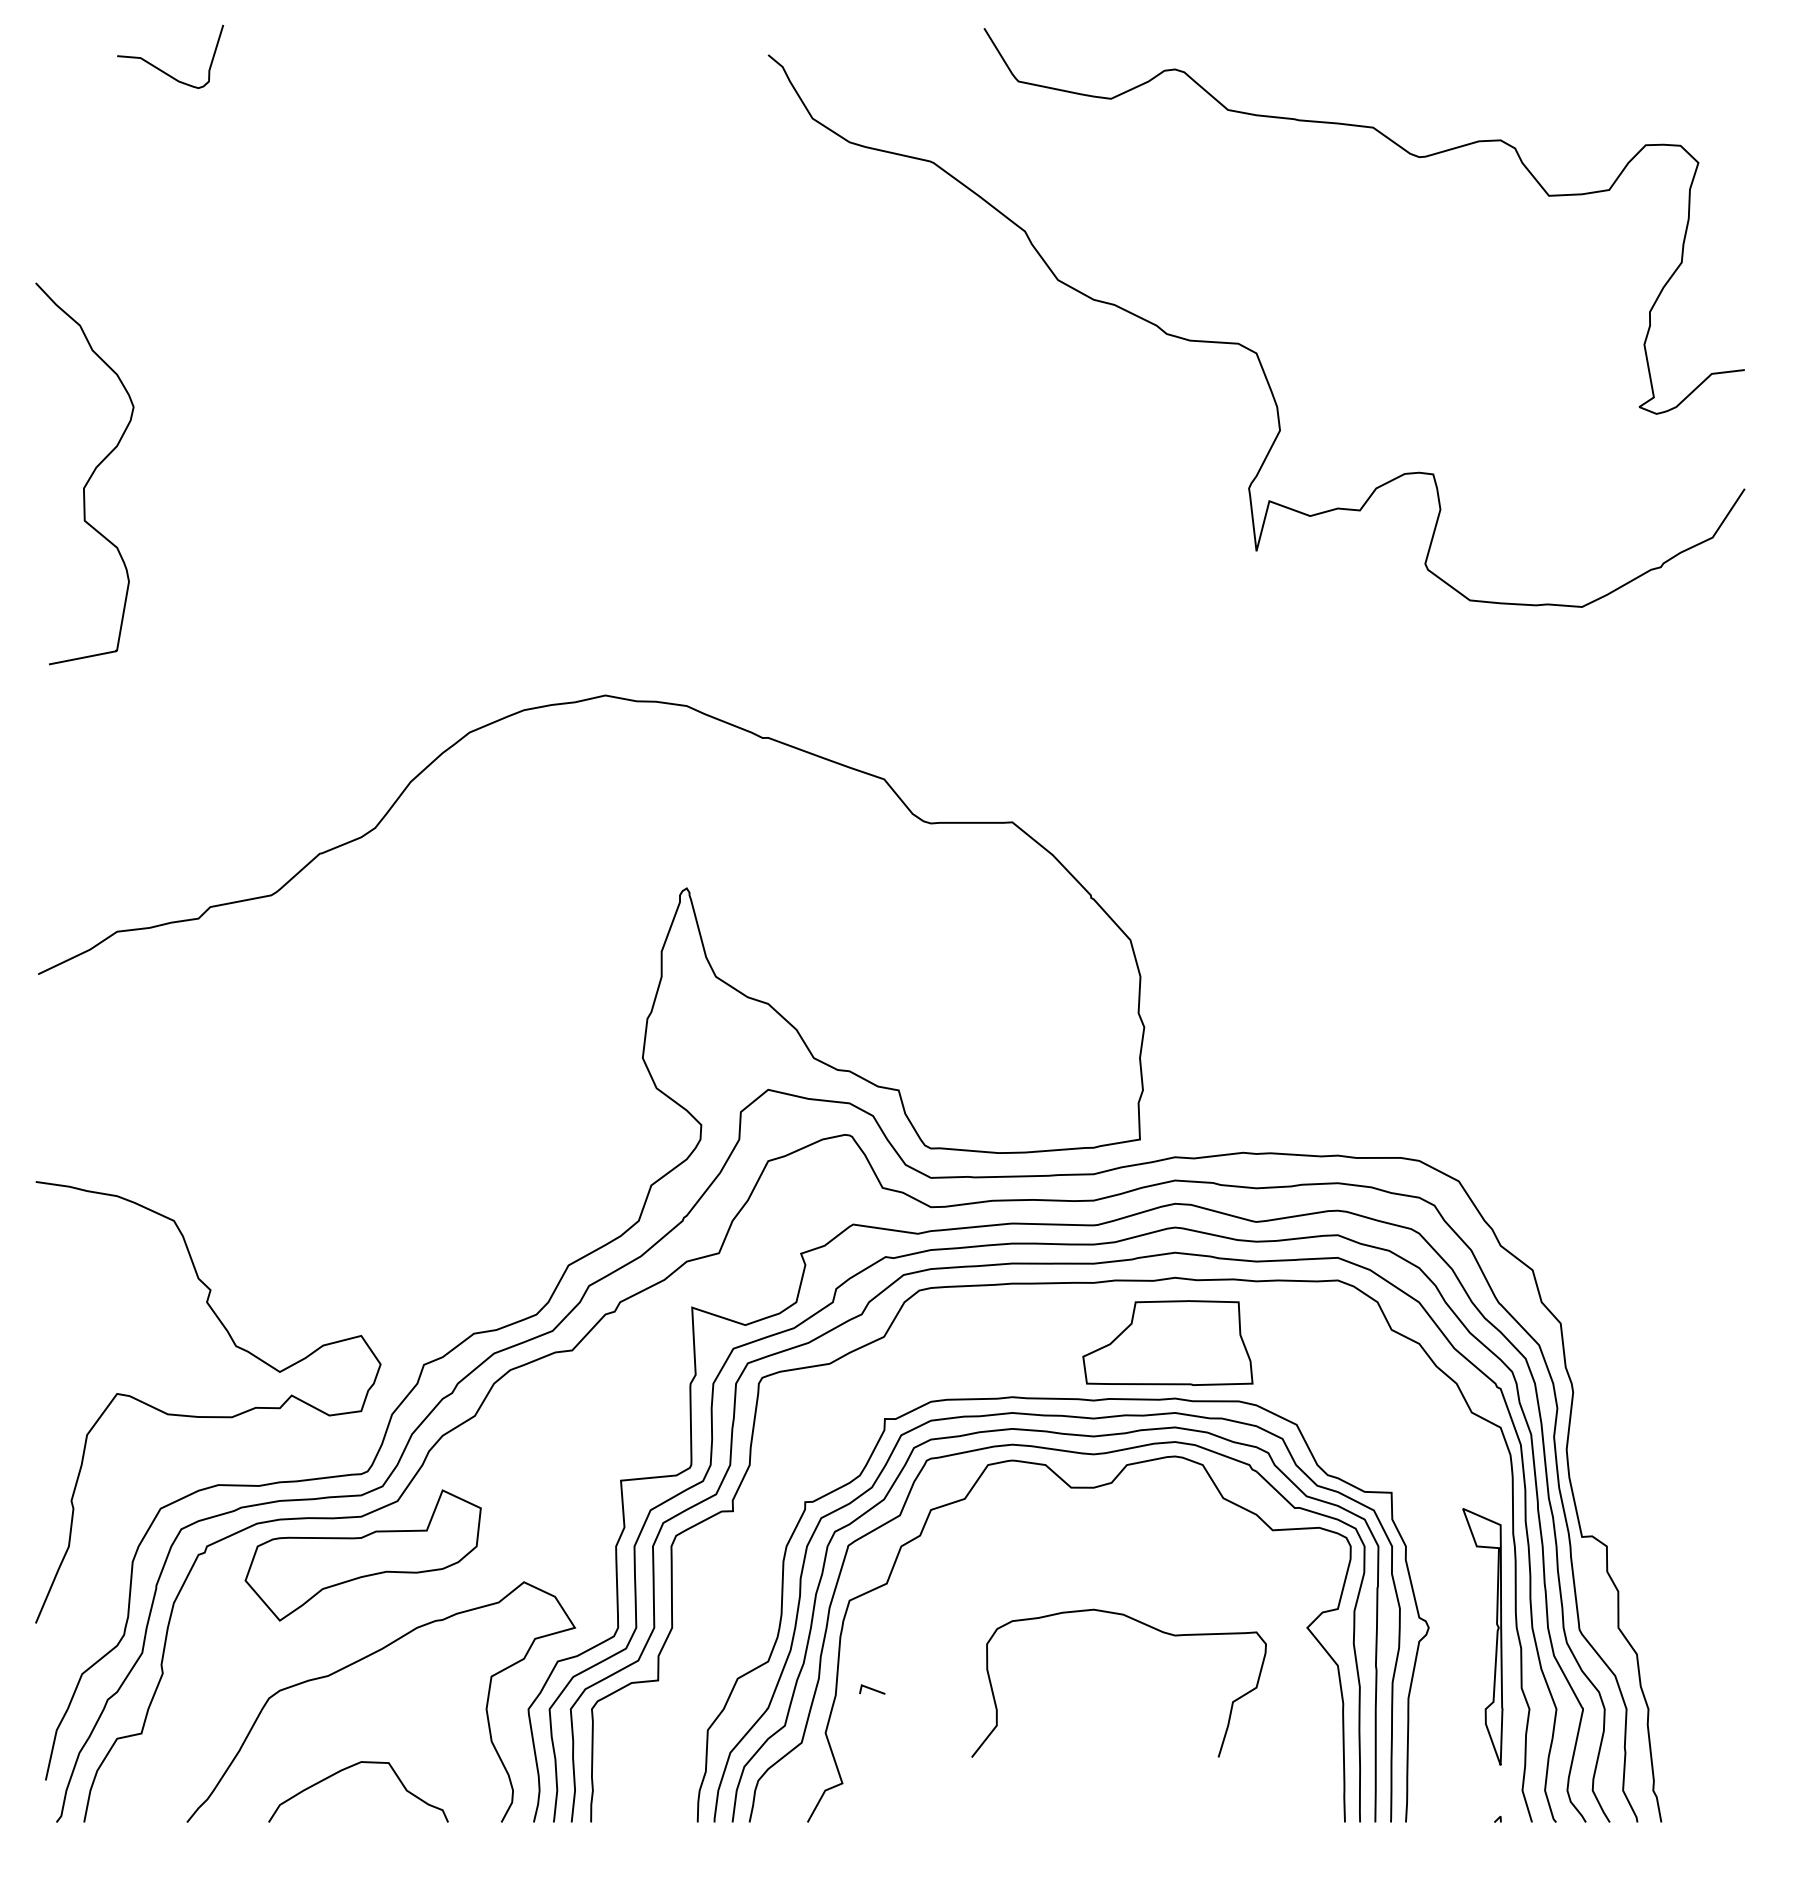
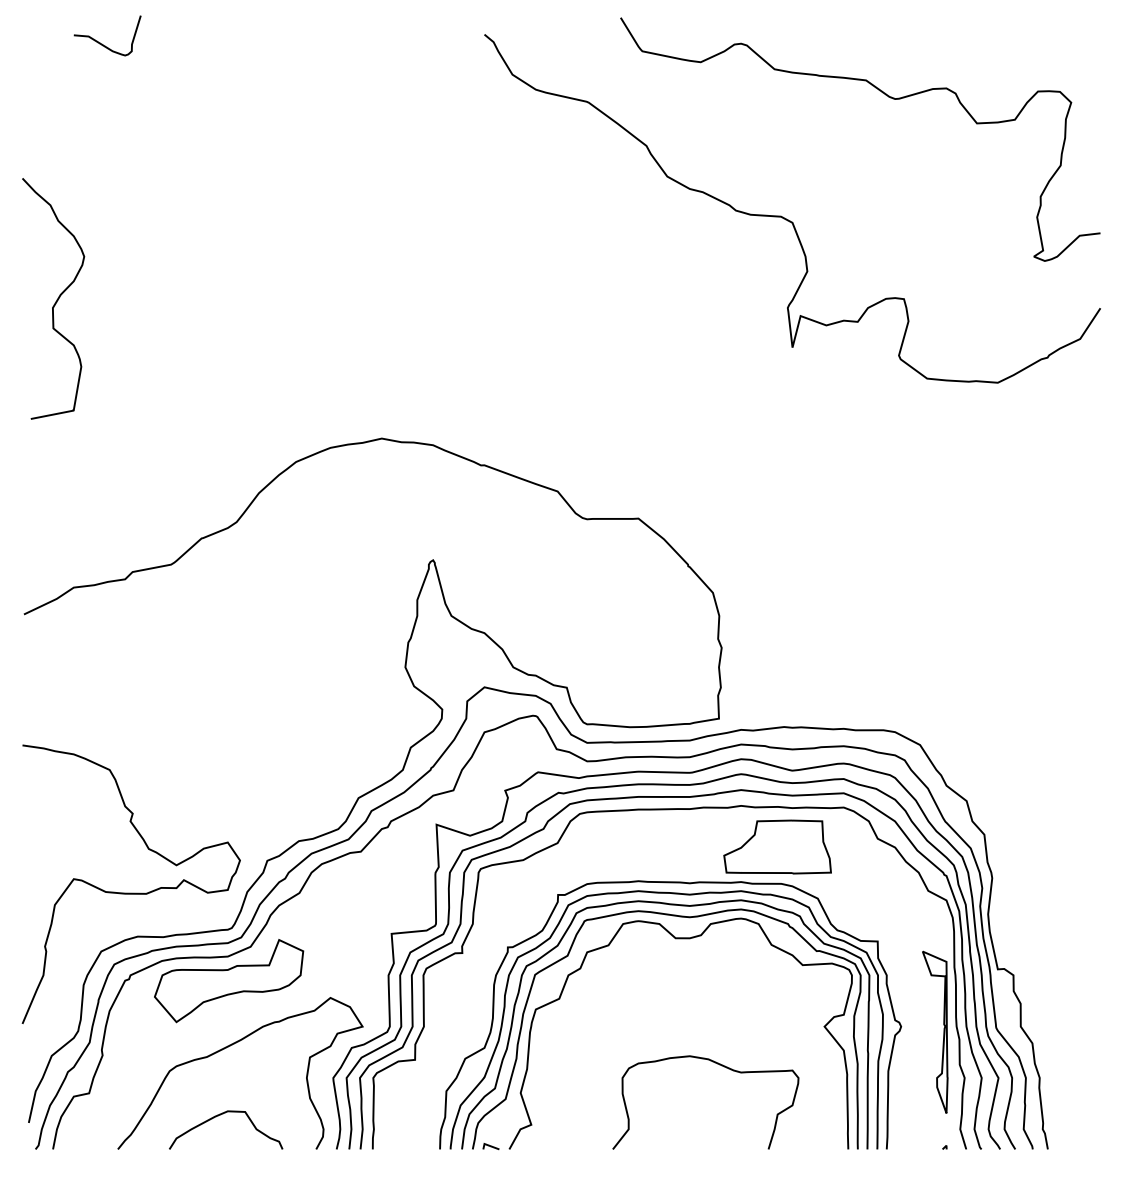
part: (1167, 1342) -> (777, 846), moved
curve: (1143, 1625) -> (721, 1066), moved
line: (871, 1689) -> (490, 1146), moved

